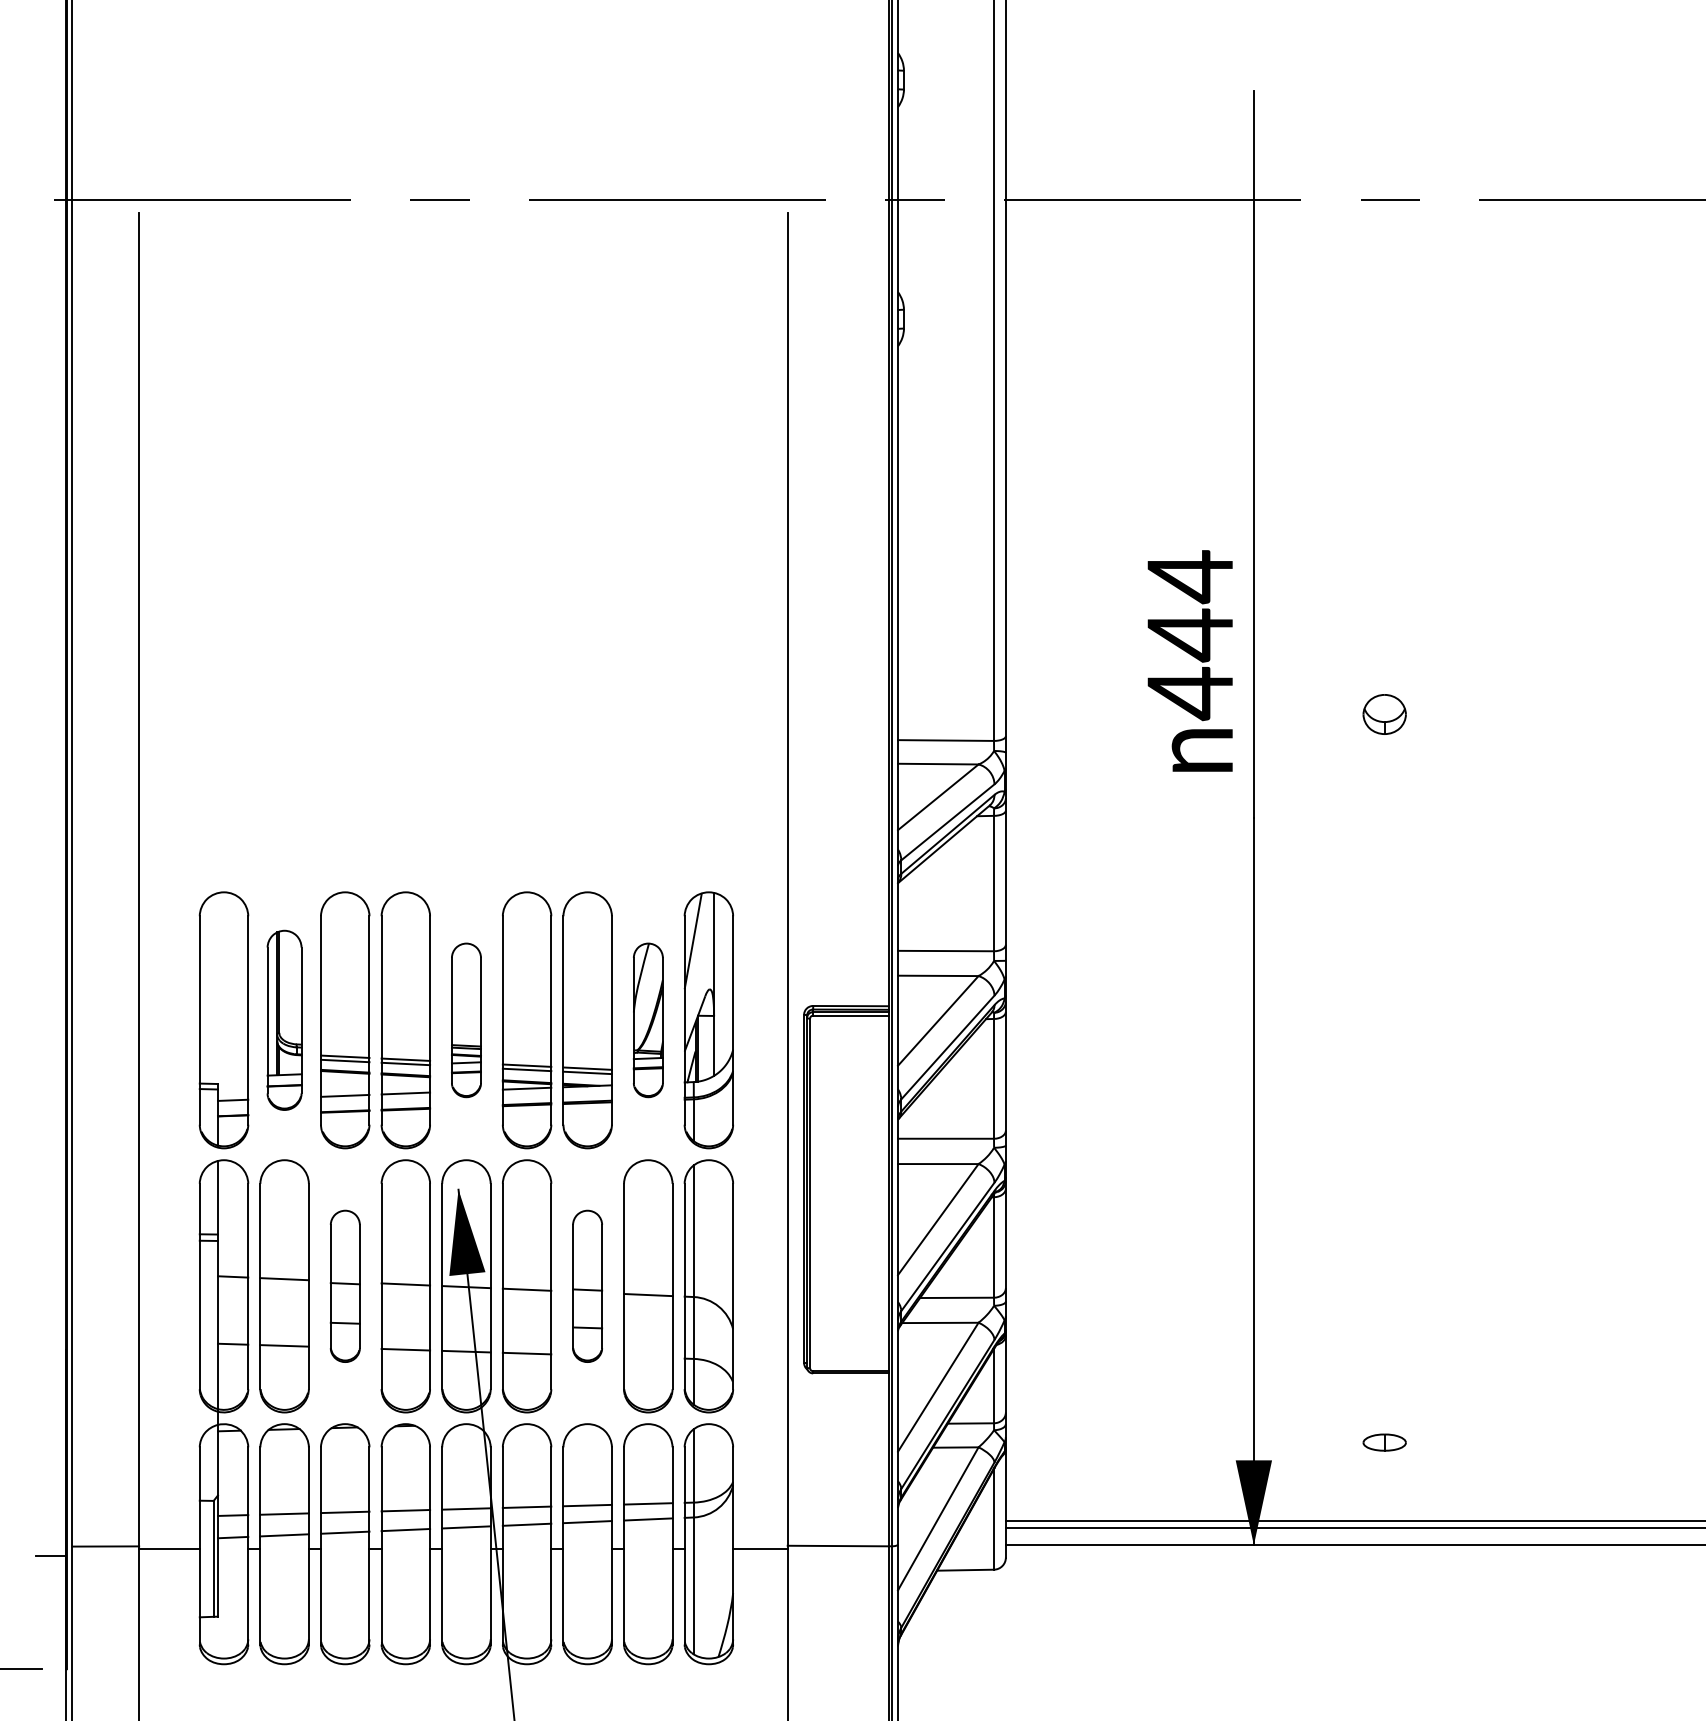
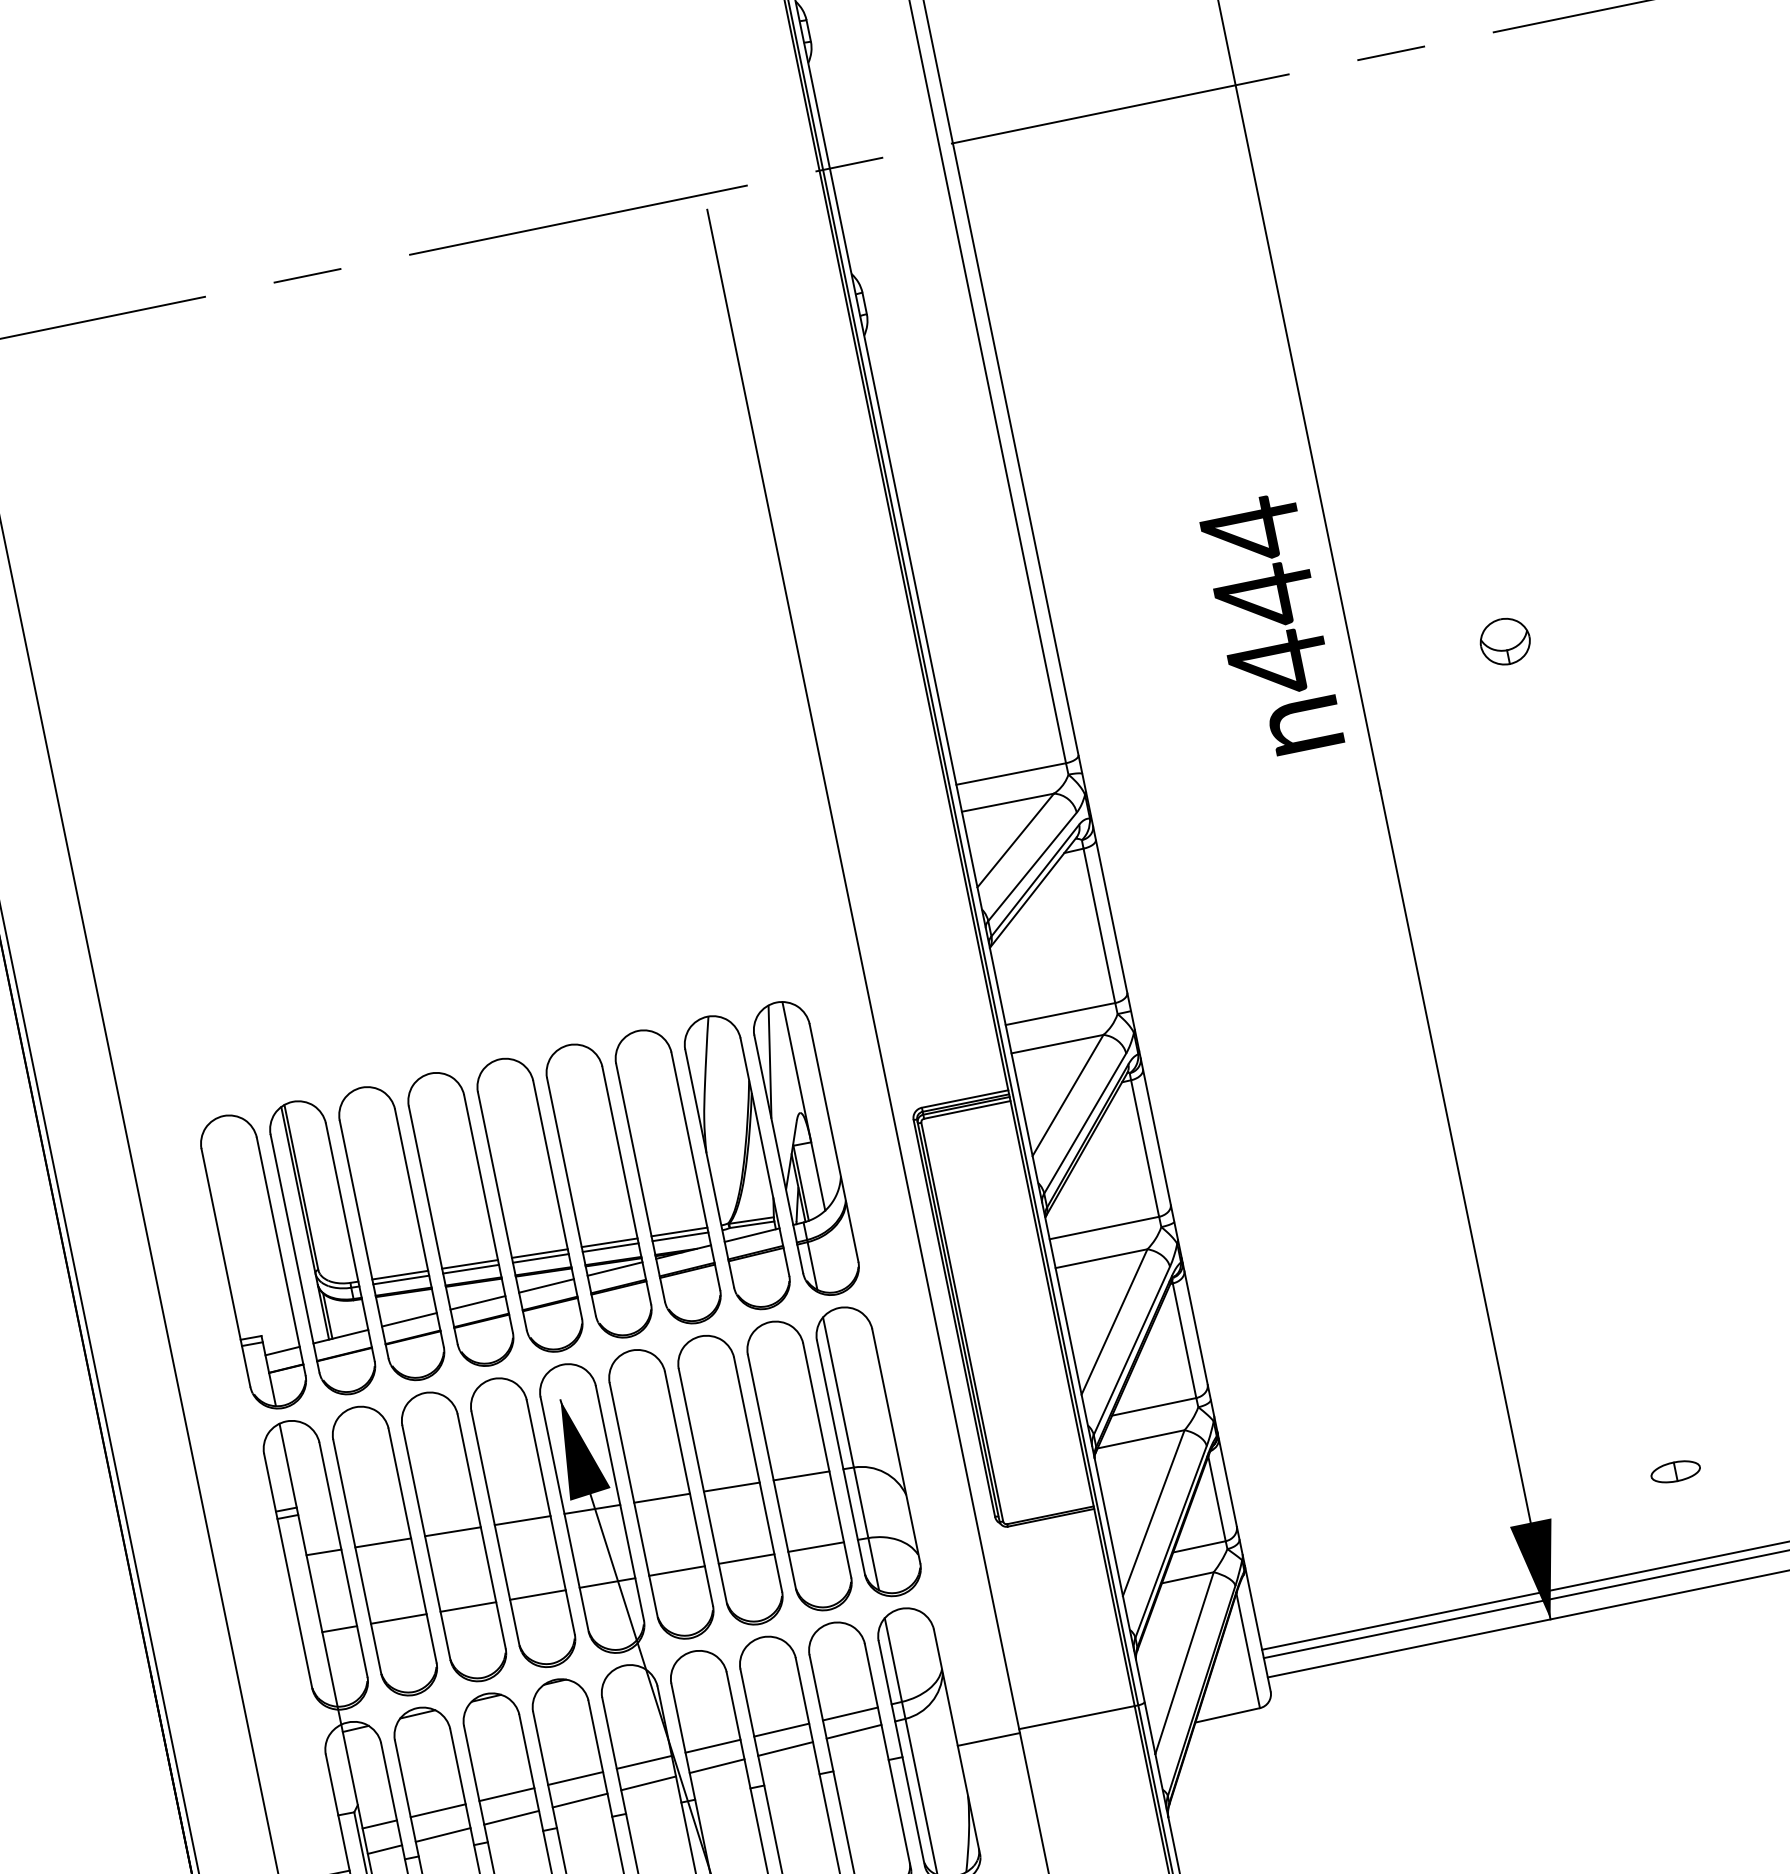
part: (284, 1020) -> (322, 1248), size x1.43
part: (466, 1020) -> (530, 1205), size x1.67
part: (648, 1020) -> (737, 1162), size x1.67
part: (345, 1286) -> (454, 1537), size x1.67
part: (587, 1286) -> (730, 1480), size x1.67
line: (648, 1357) -> (816, 1547), added

